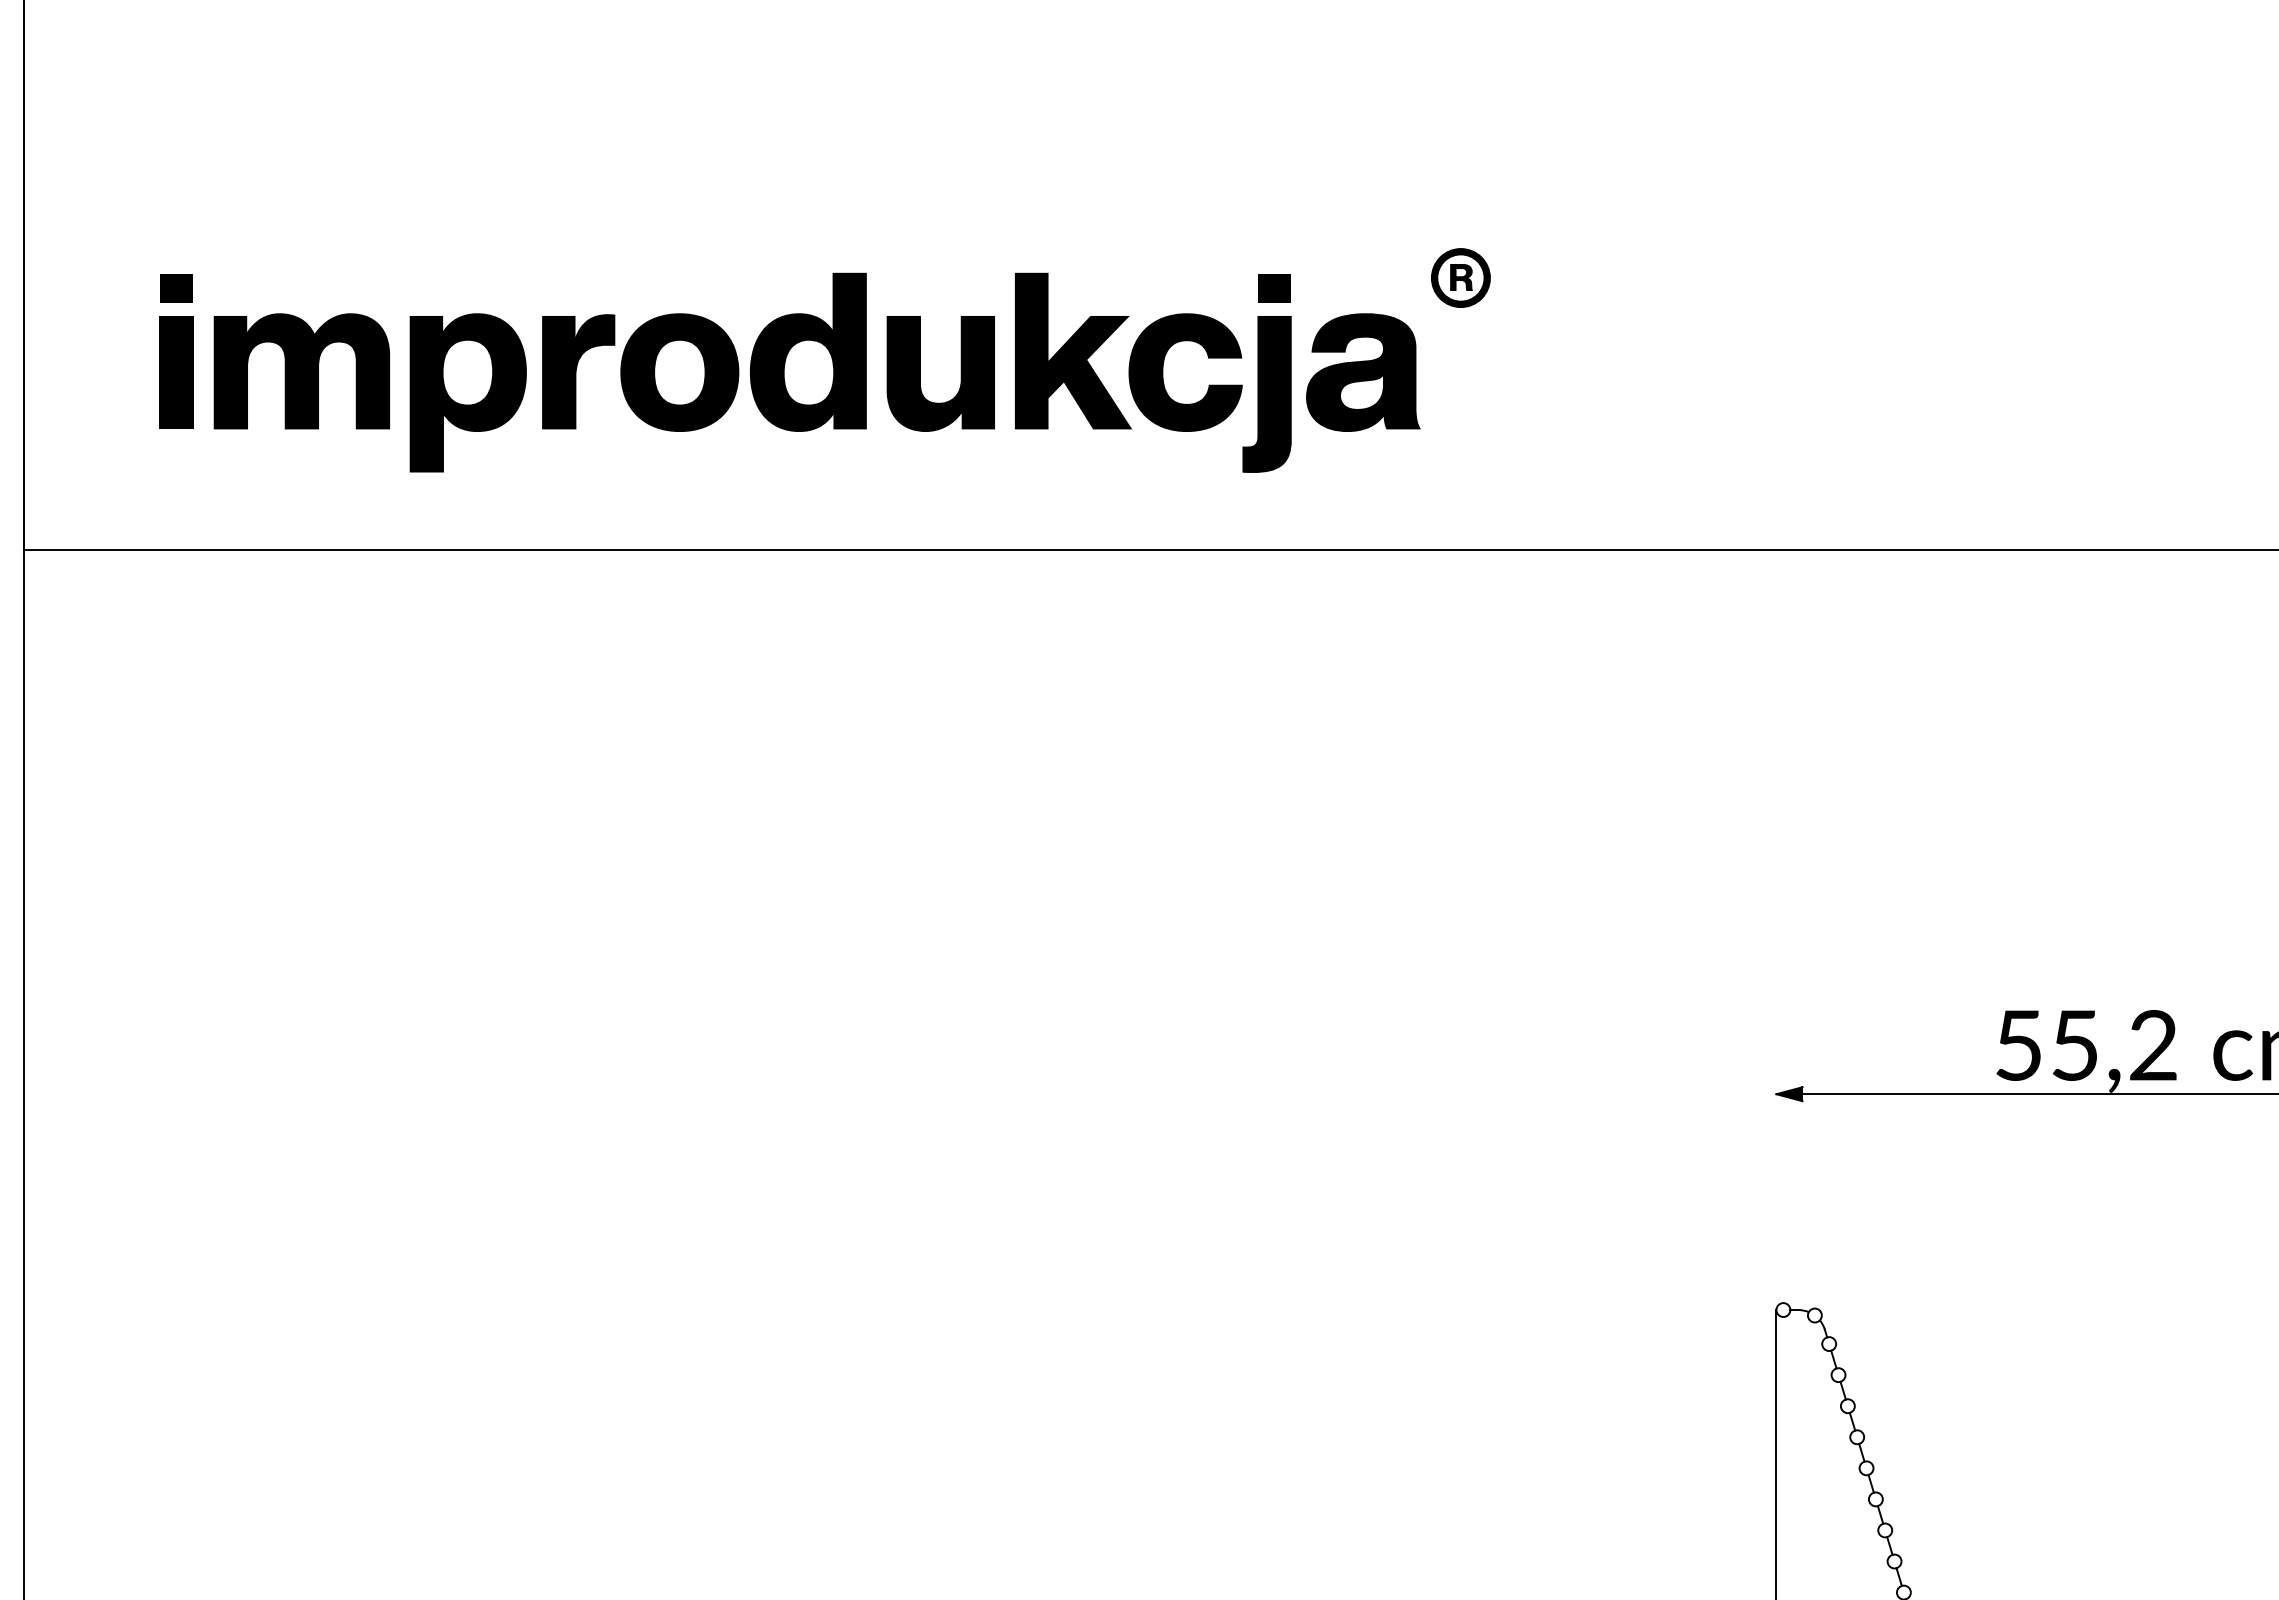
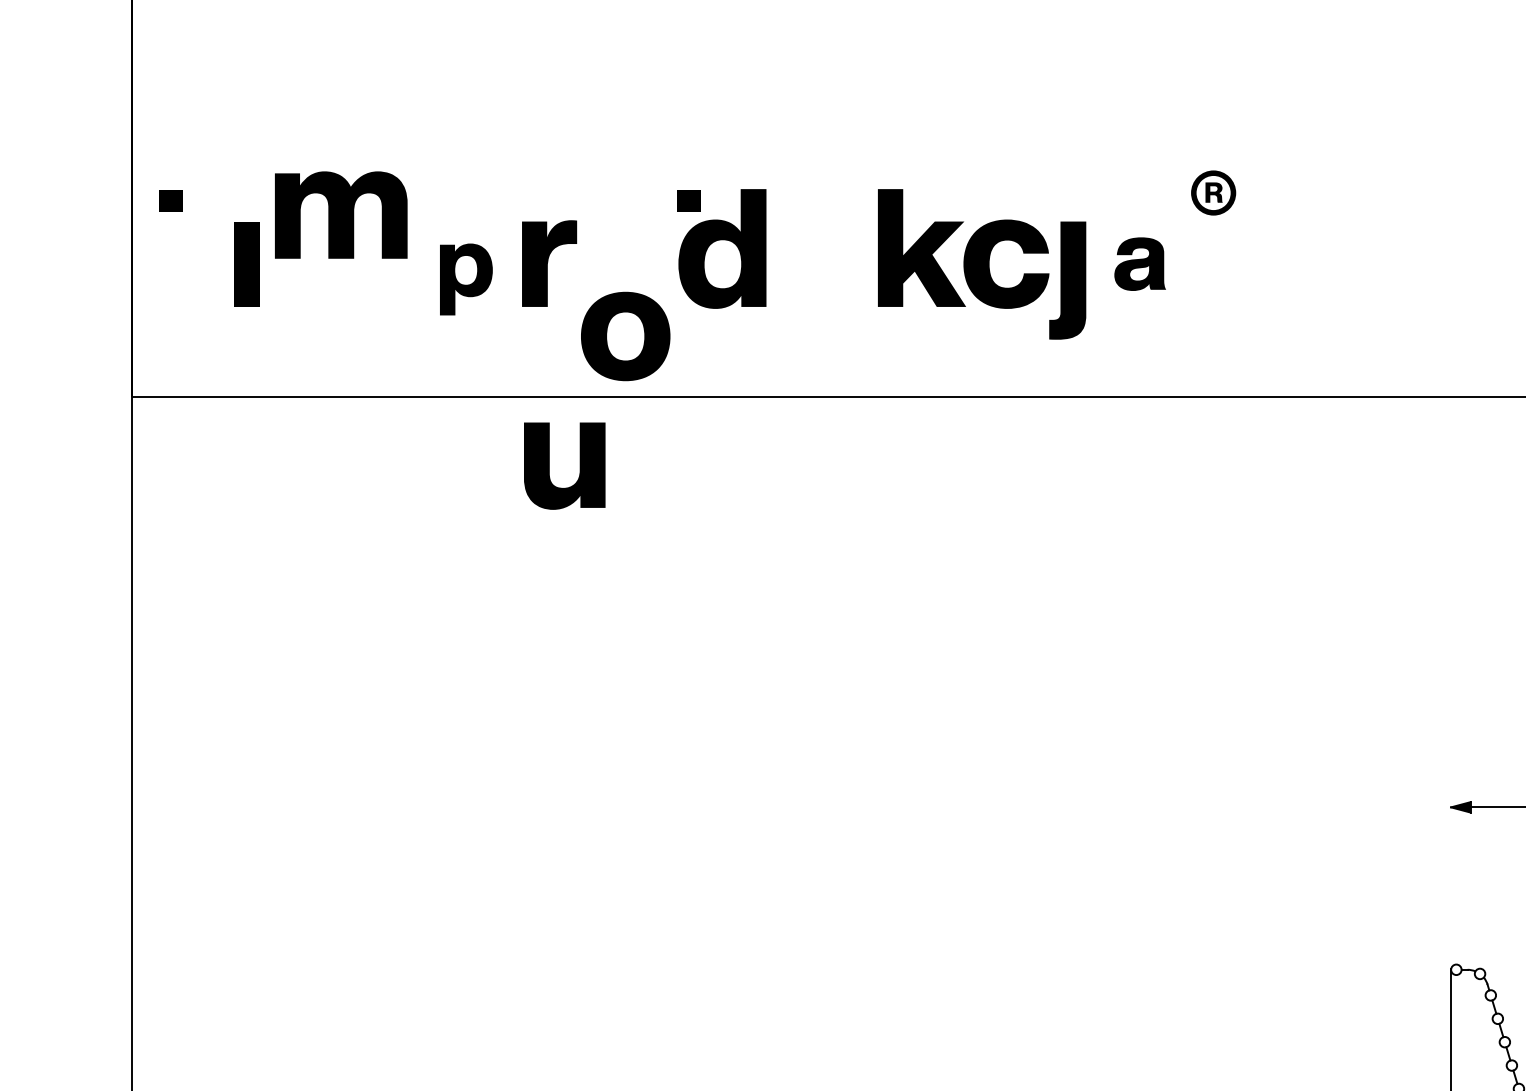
part: (176, 288) -> (170, 200), moved
part: (1274, 288) -> (688, 200), moved
part: (301, 371) -> (340, 215), moved
part: (679, 372) -> (625, 336), moved
part: (1363, 372) -> (1140, 264), size x0.6
part: (920, 373) -> (549, 465), moved
part: (467, 392) -> (465, 279), size x0.6

